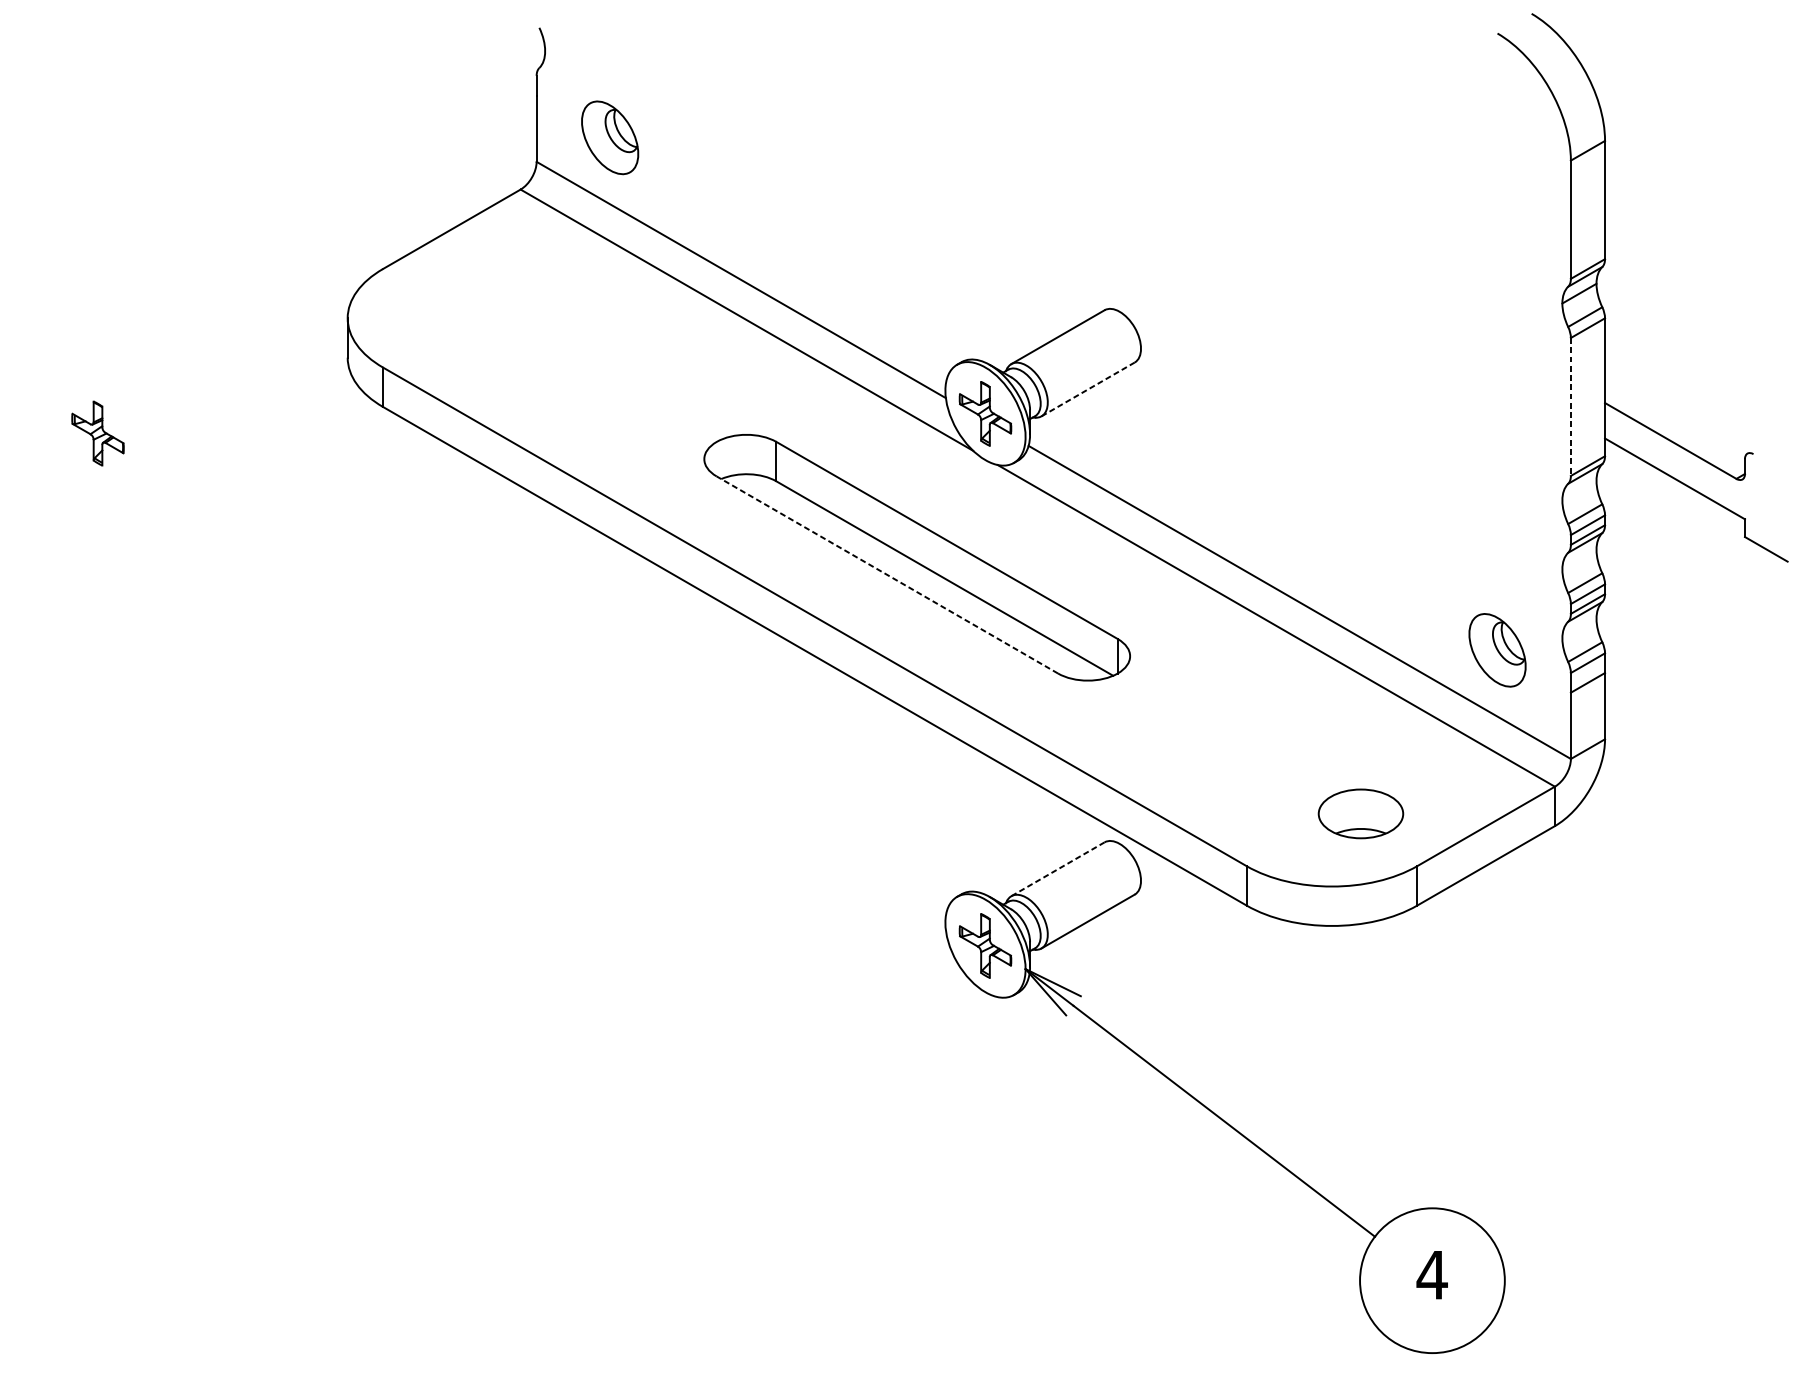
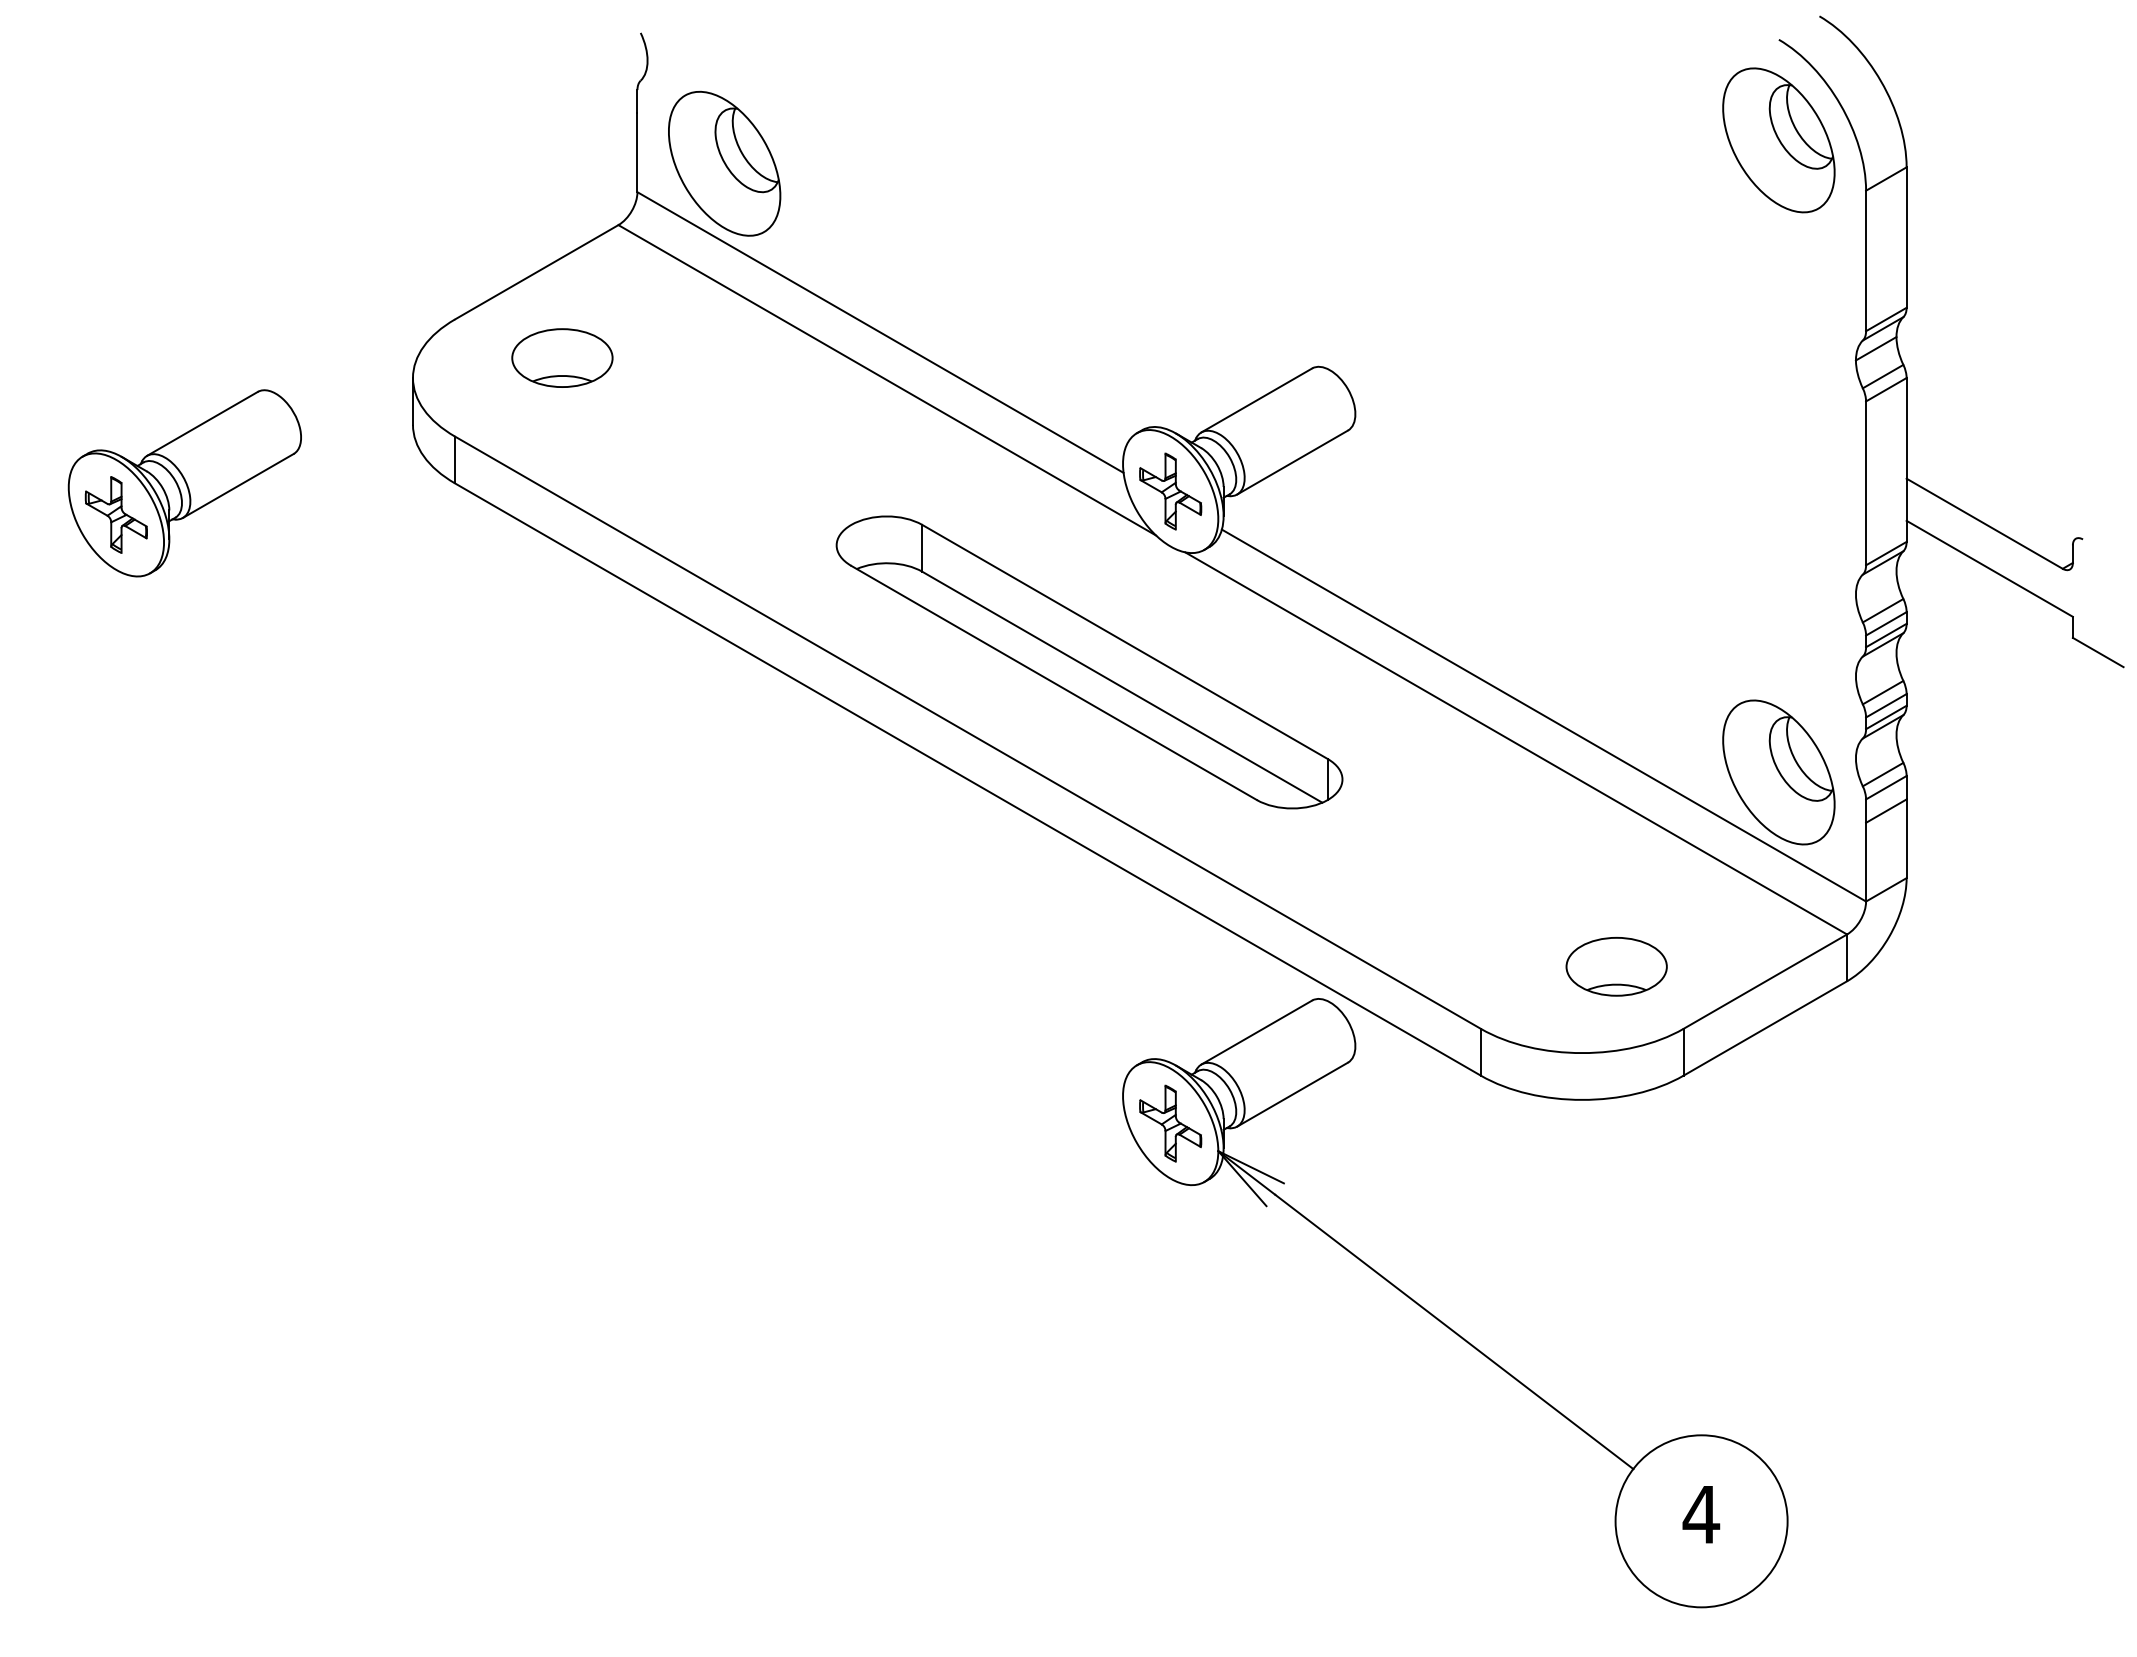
part: (1497, 118) -> (1778, 140), added
part: (609, 137) -> (724, 163), size x1.67
part: (473, 301) -> (562, 357), added
line: (1088, 389) -> (1292, 462), dashed -> solid
part: (155, 407) -> (184, 483), added
line: (1571, 407) -> (1866, 483), dashed -> solid
line: (886, 574) -> (1053, 682), dashed -> solid
part: (1497, 650) -> (1778, 772), size x1.67
line: (1057, 869) -> (1256, 1032), dashed -> solid

